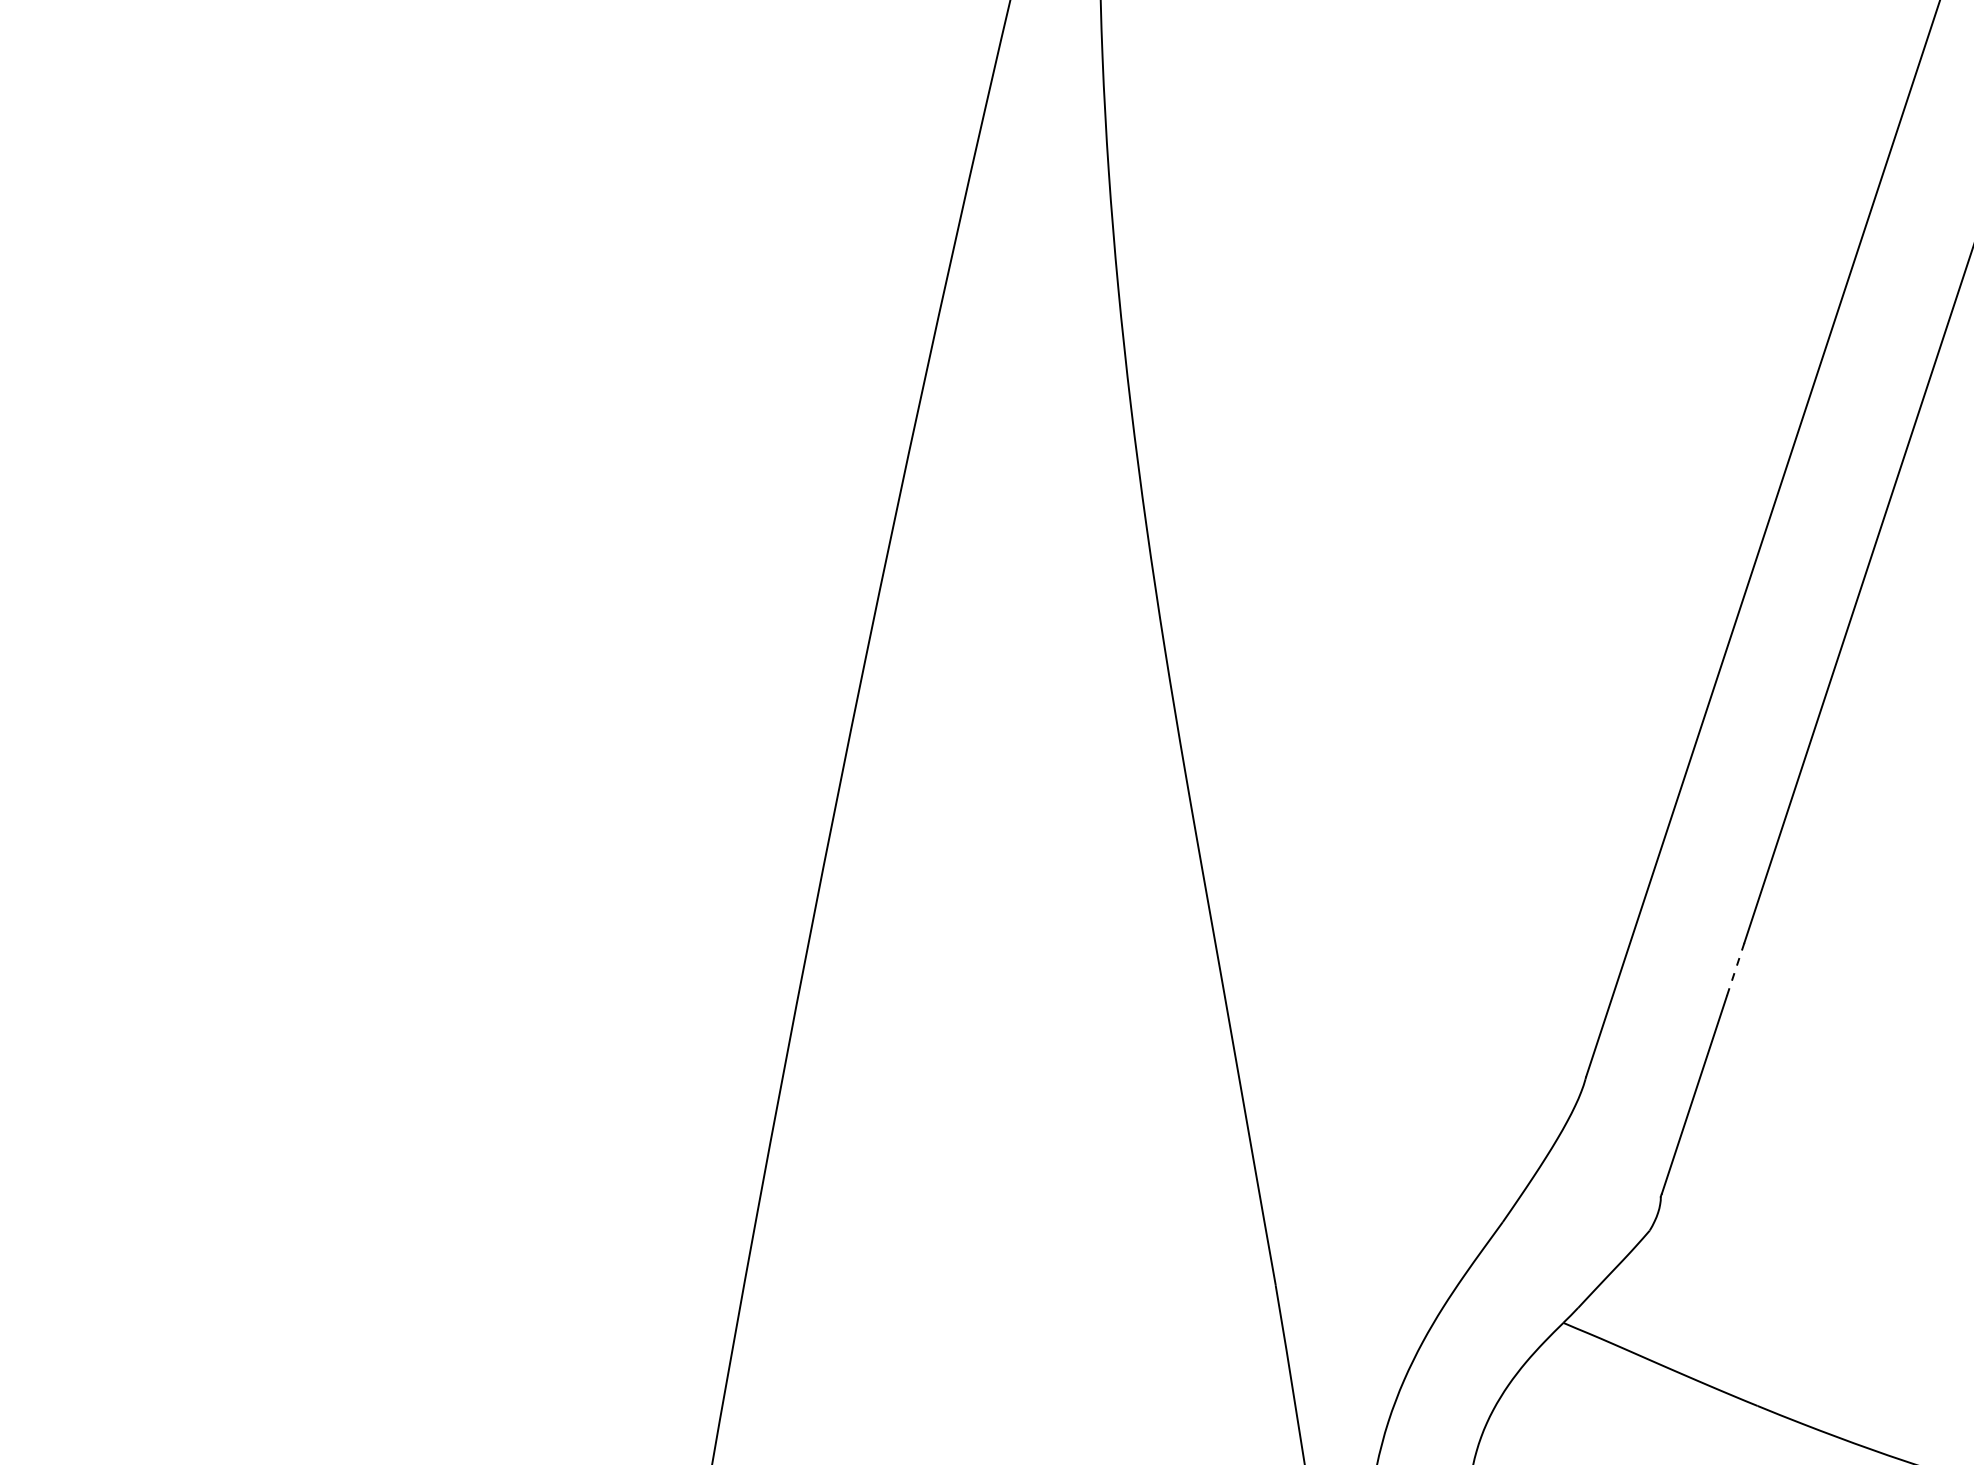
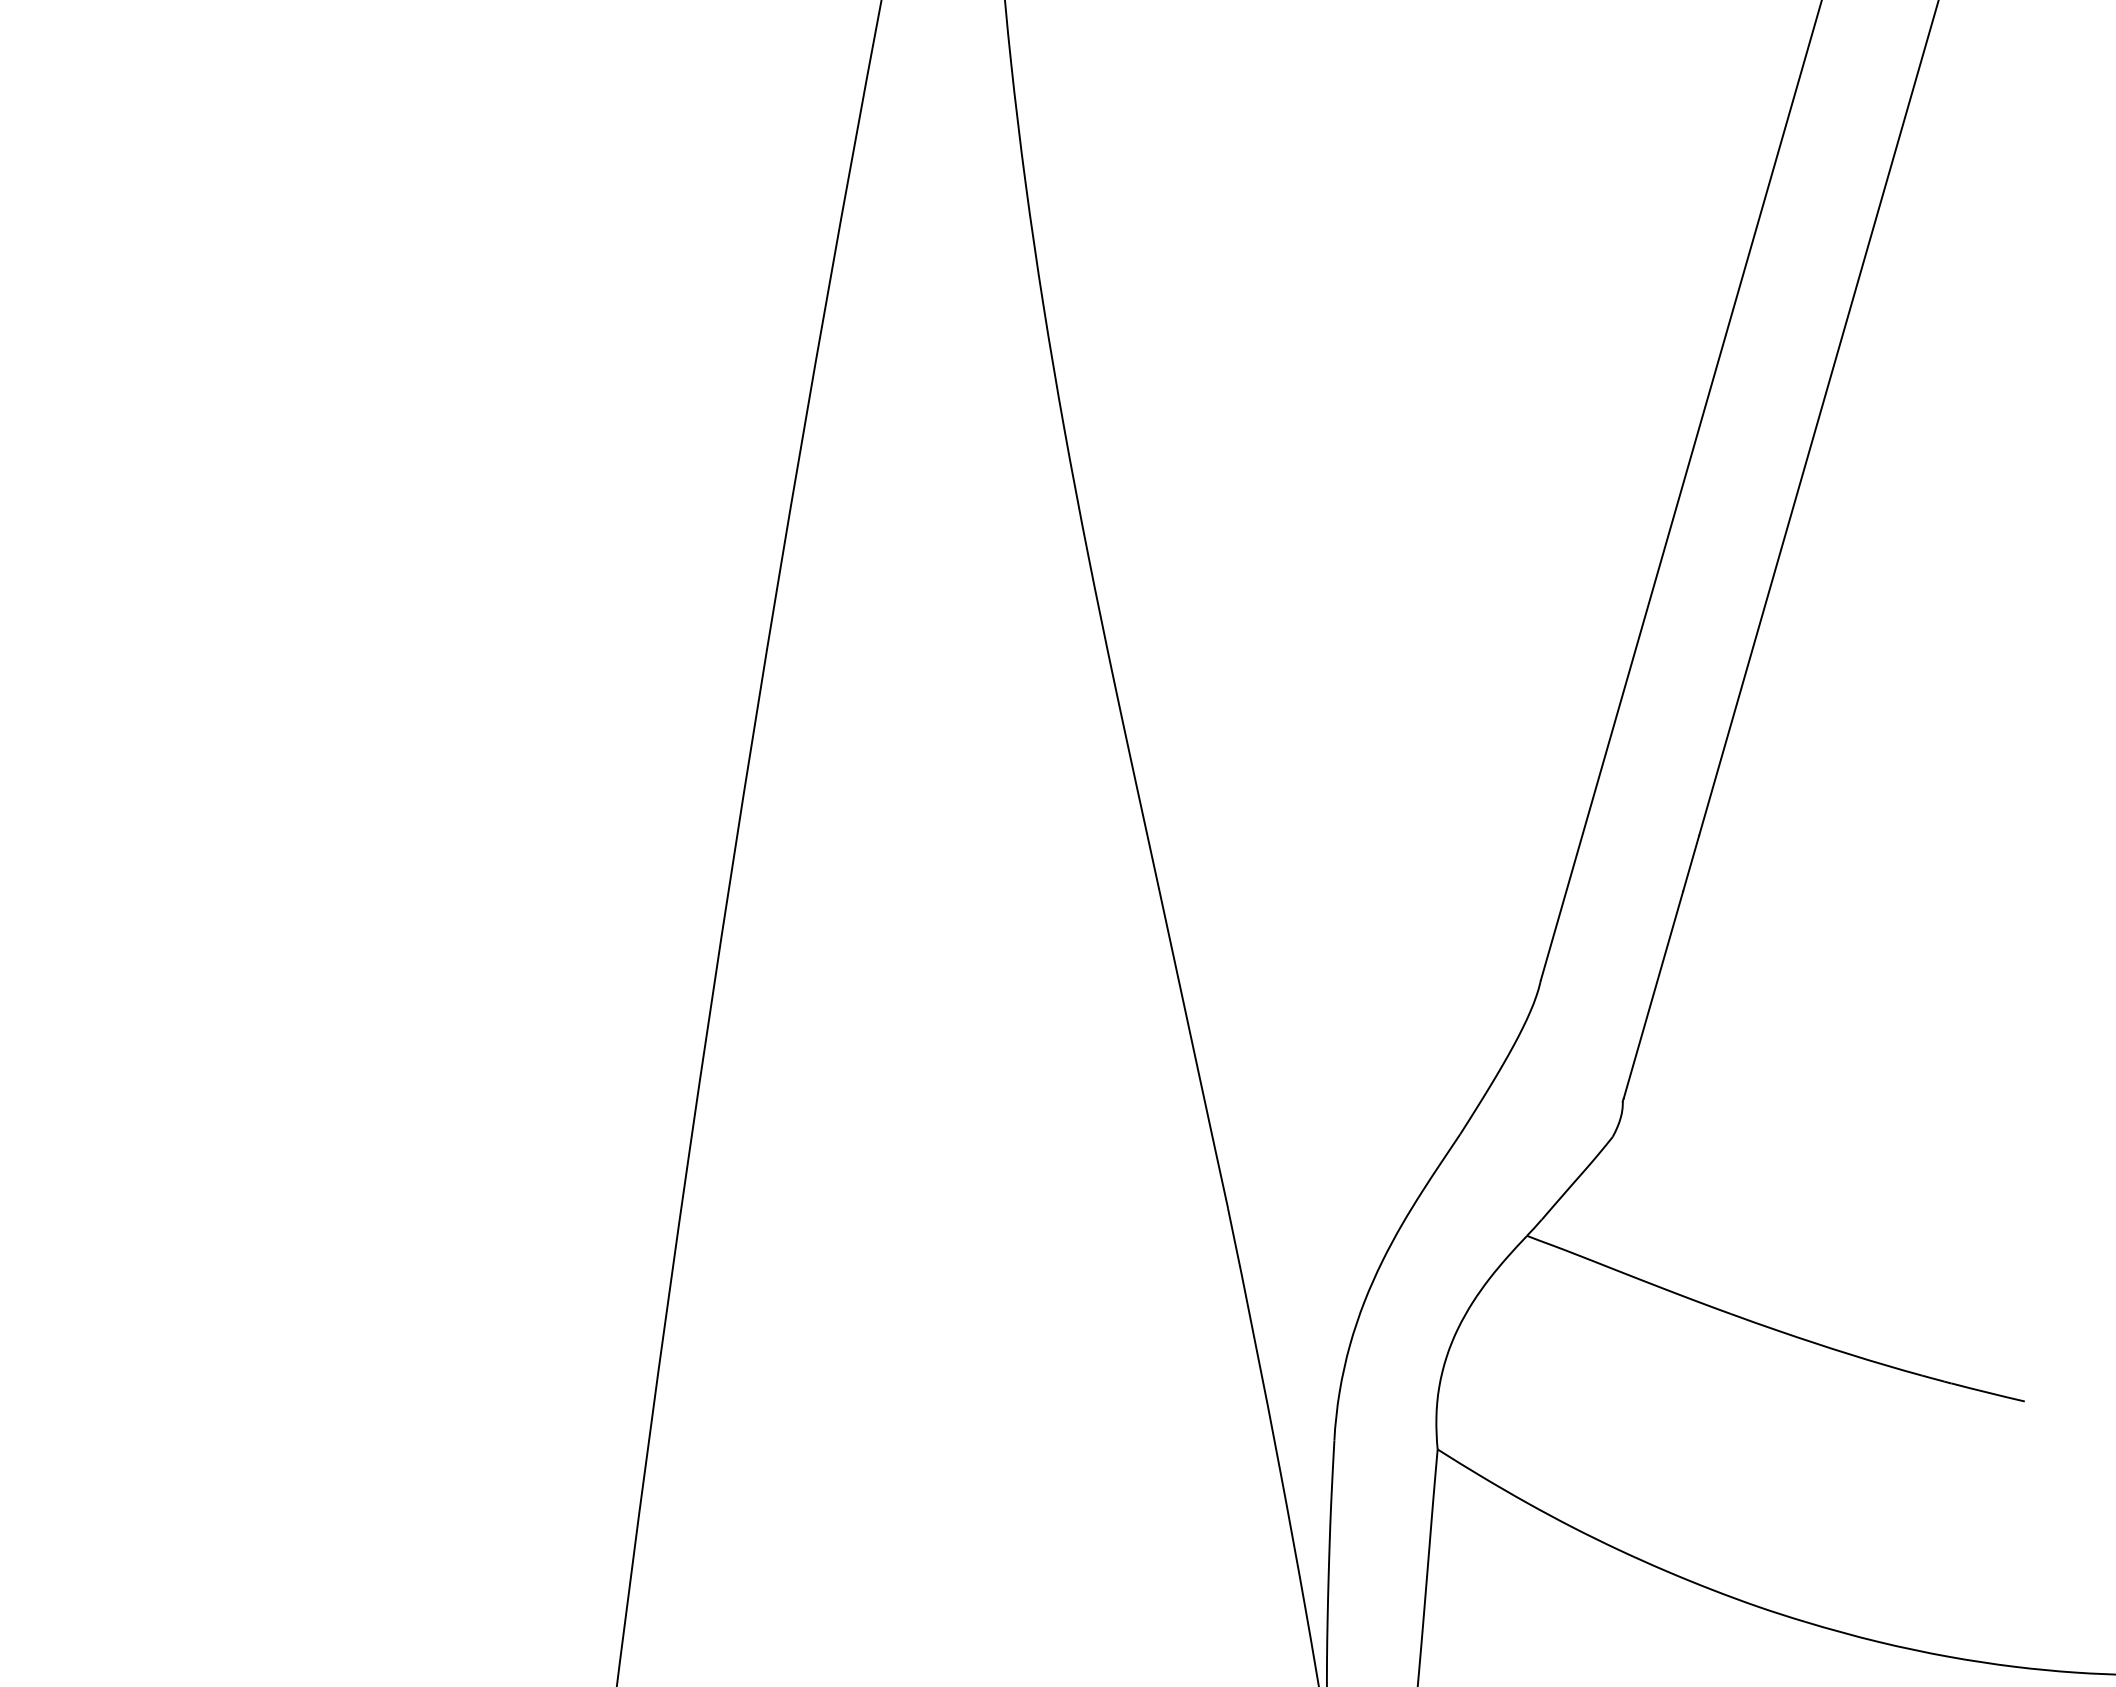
line: (1736, 969) -> (1691, 863), dashed -> solid

